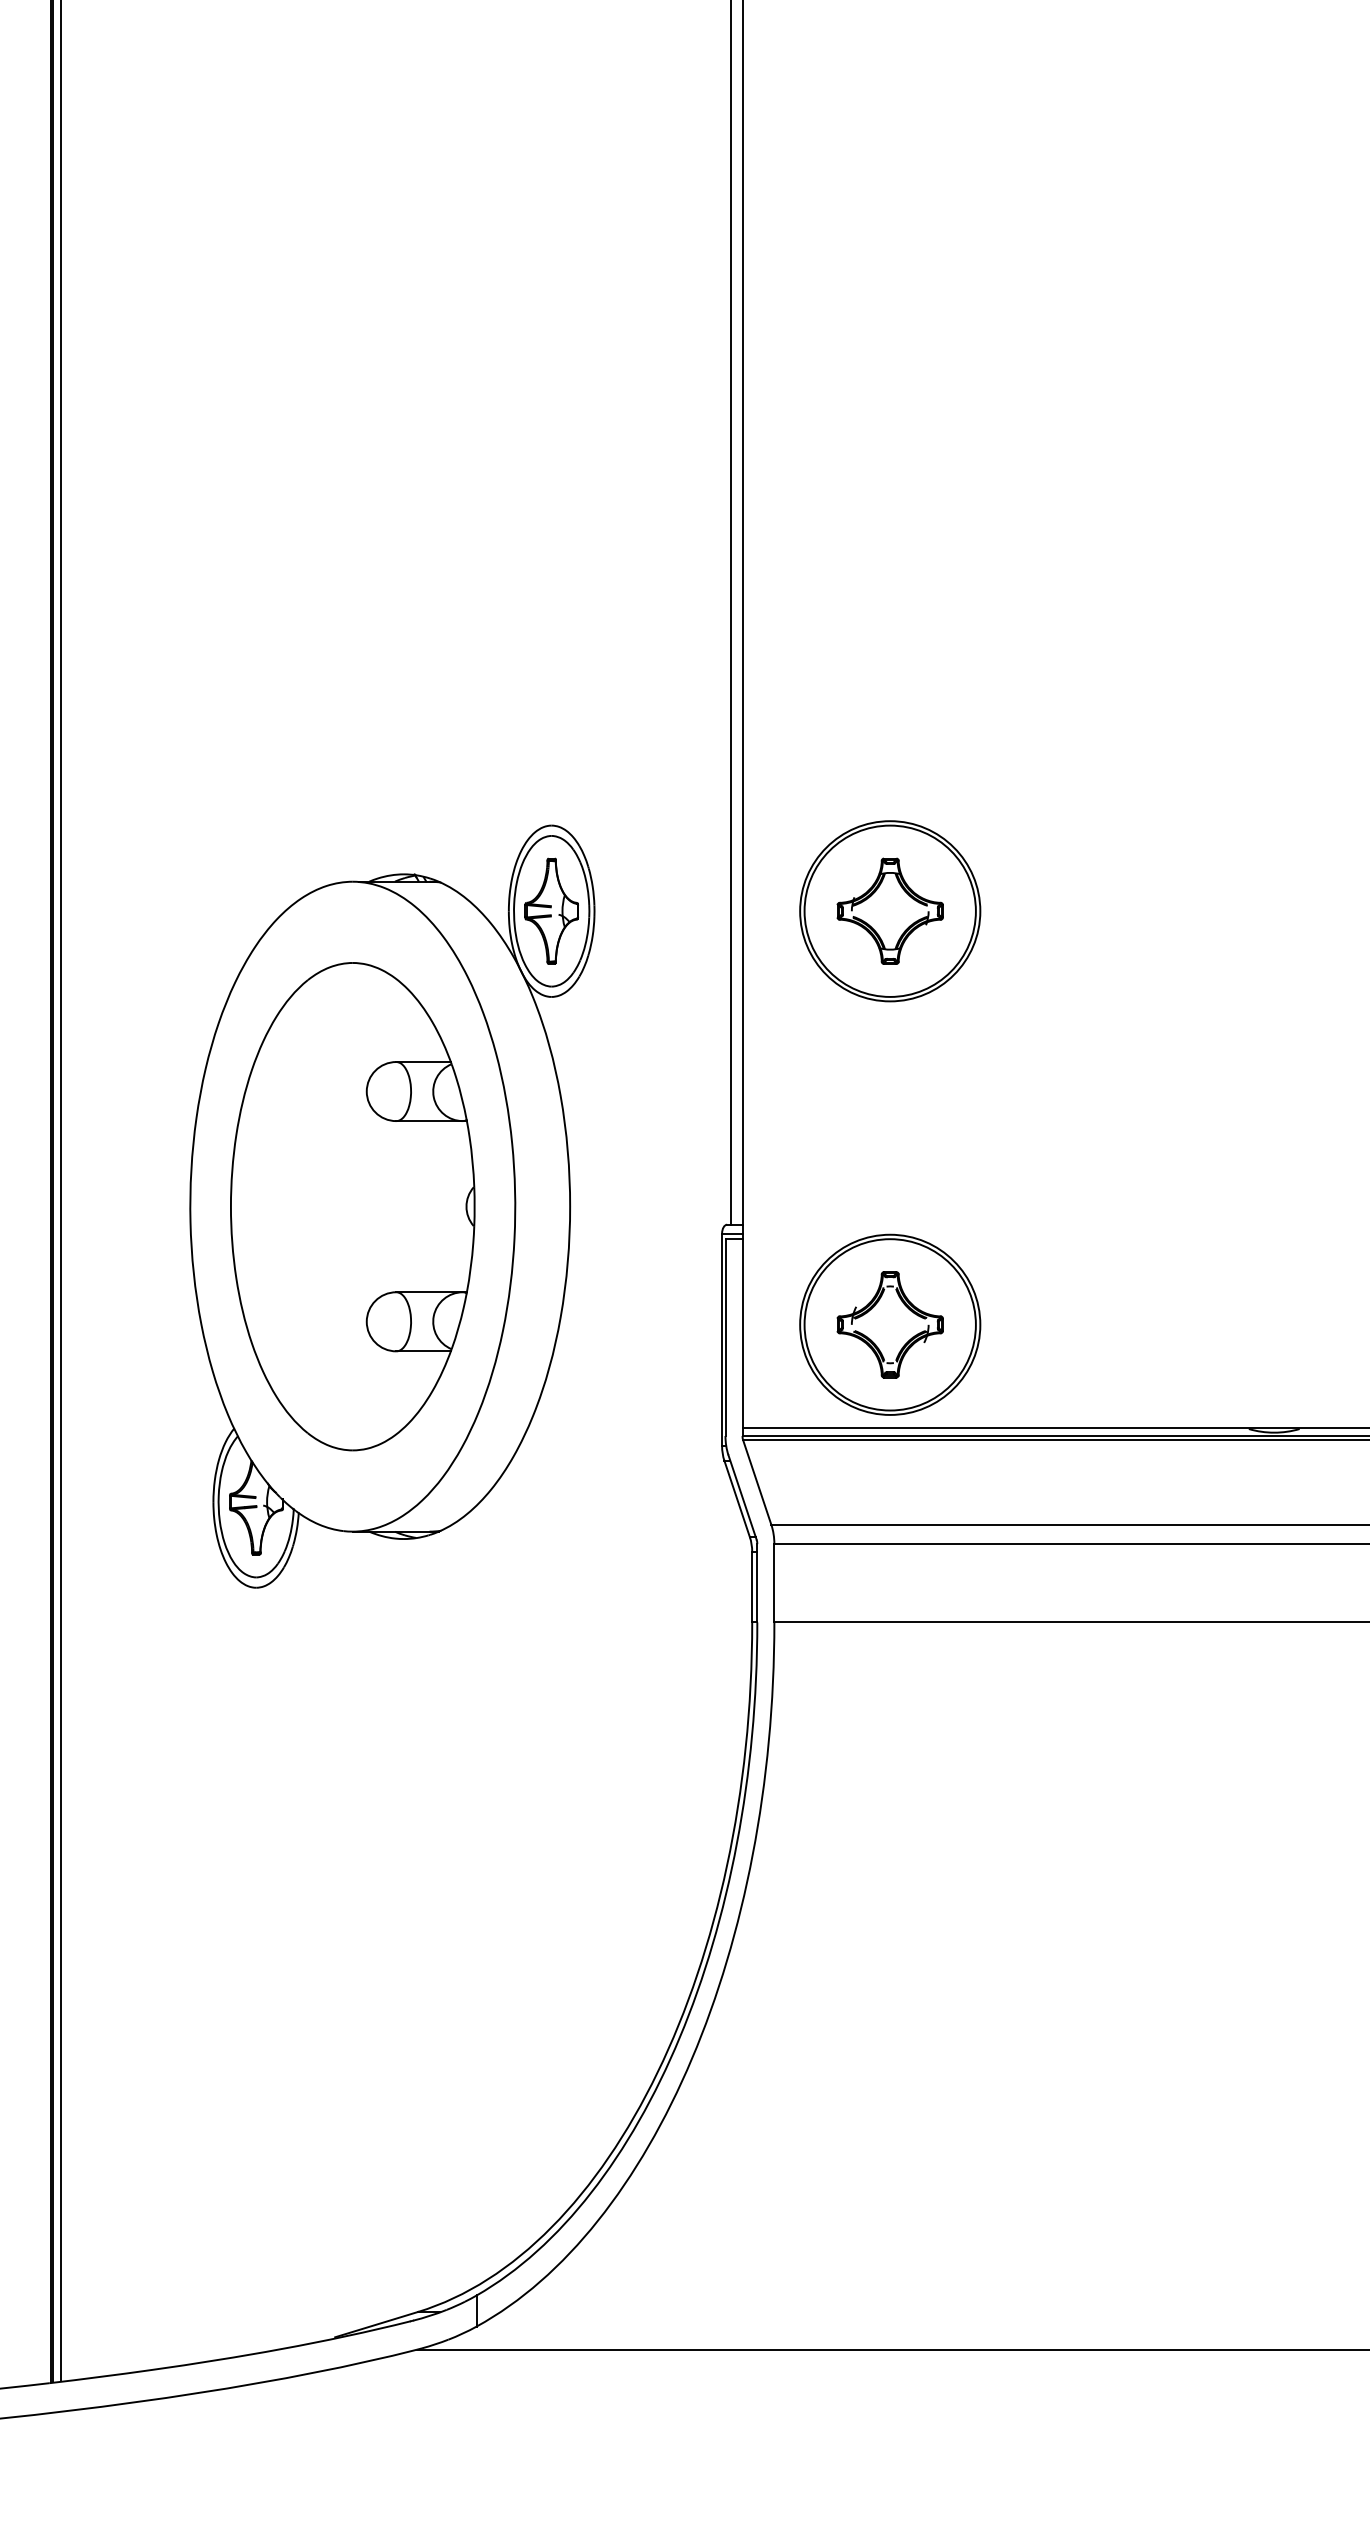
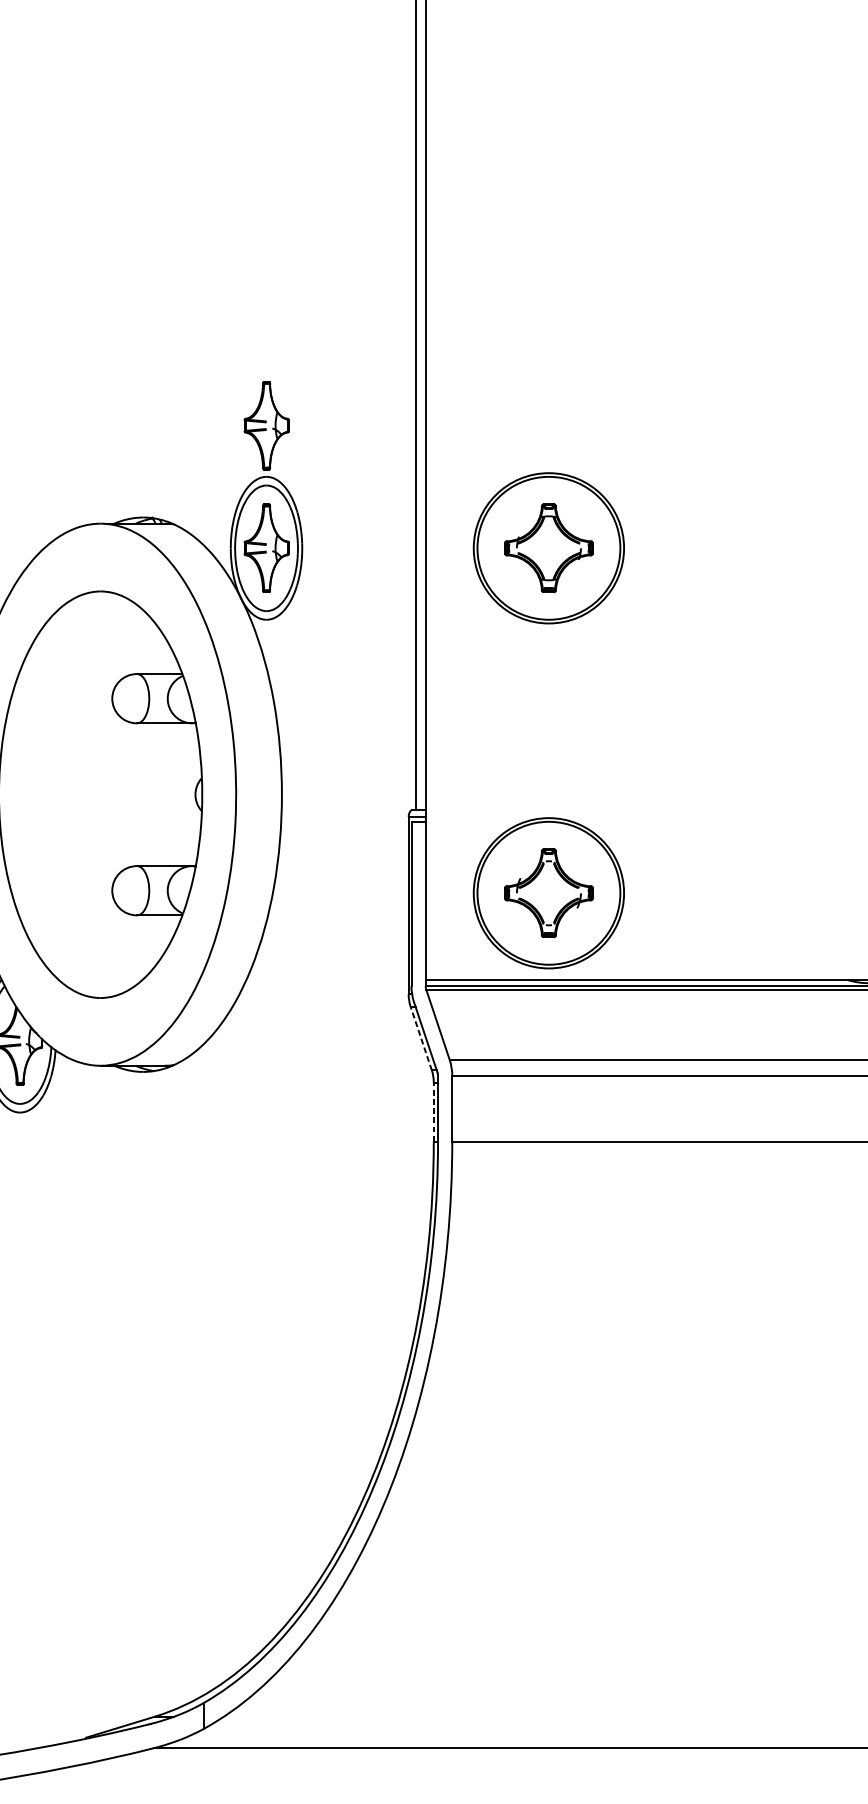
part: (551, 763) -> (266, 425), added
line: (736, 1498) -> (420, 1038), solid -> dashed
line: (752, 1586) -> (434, 1111), solid -> dashed

